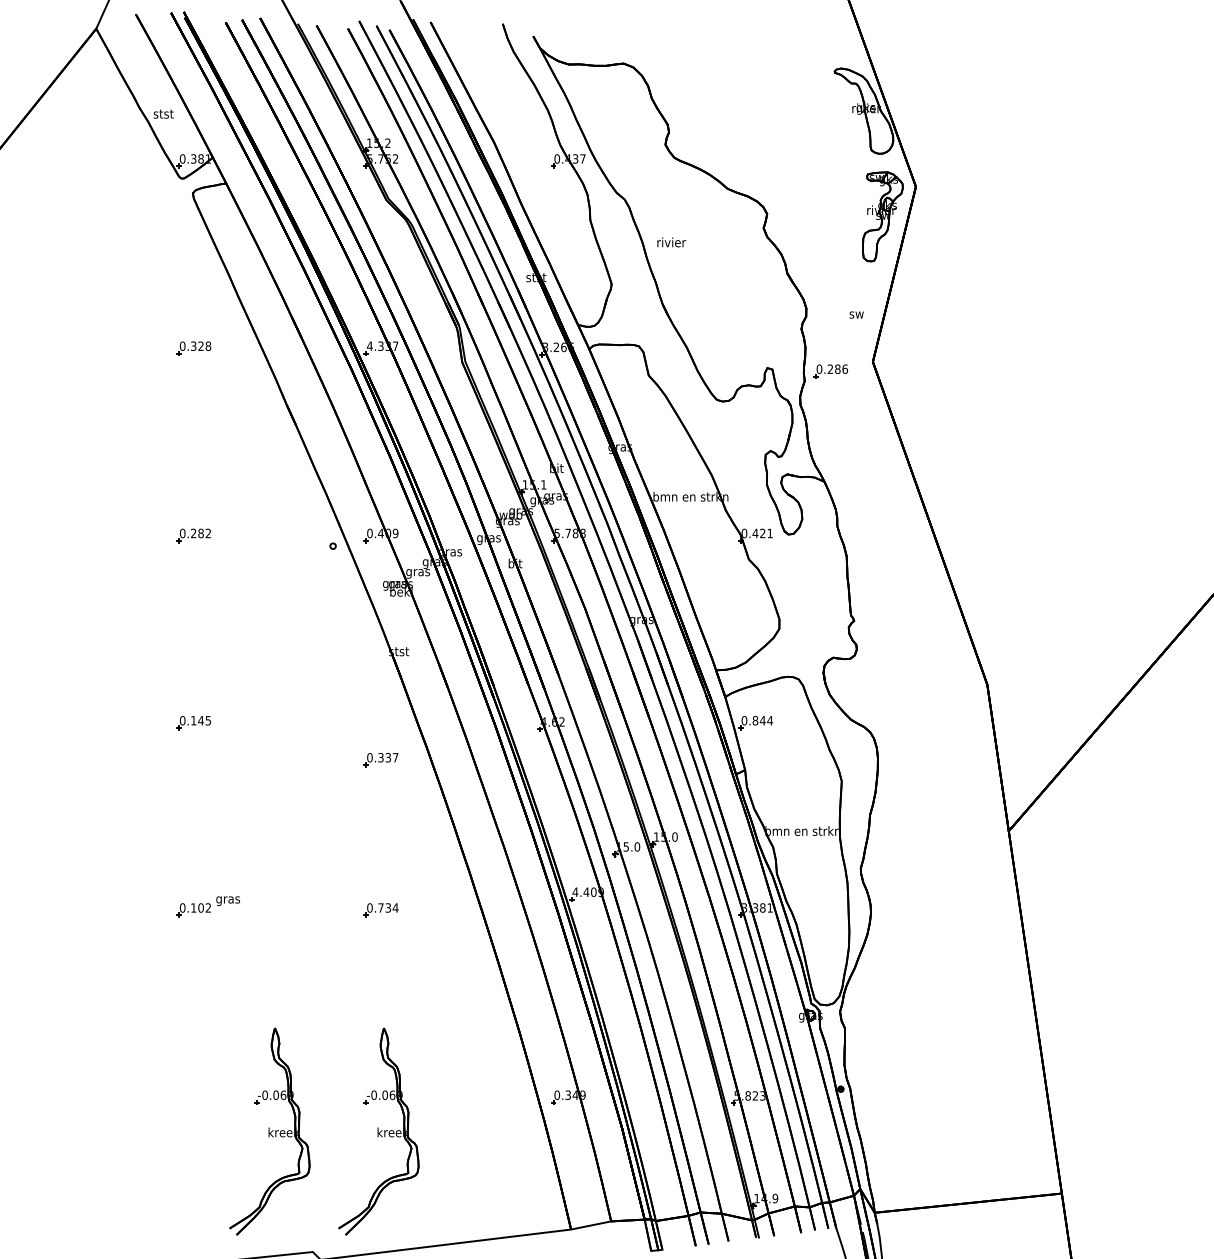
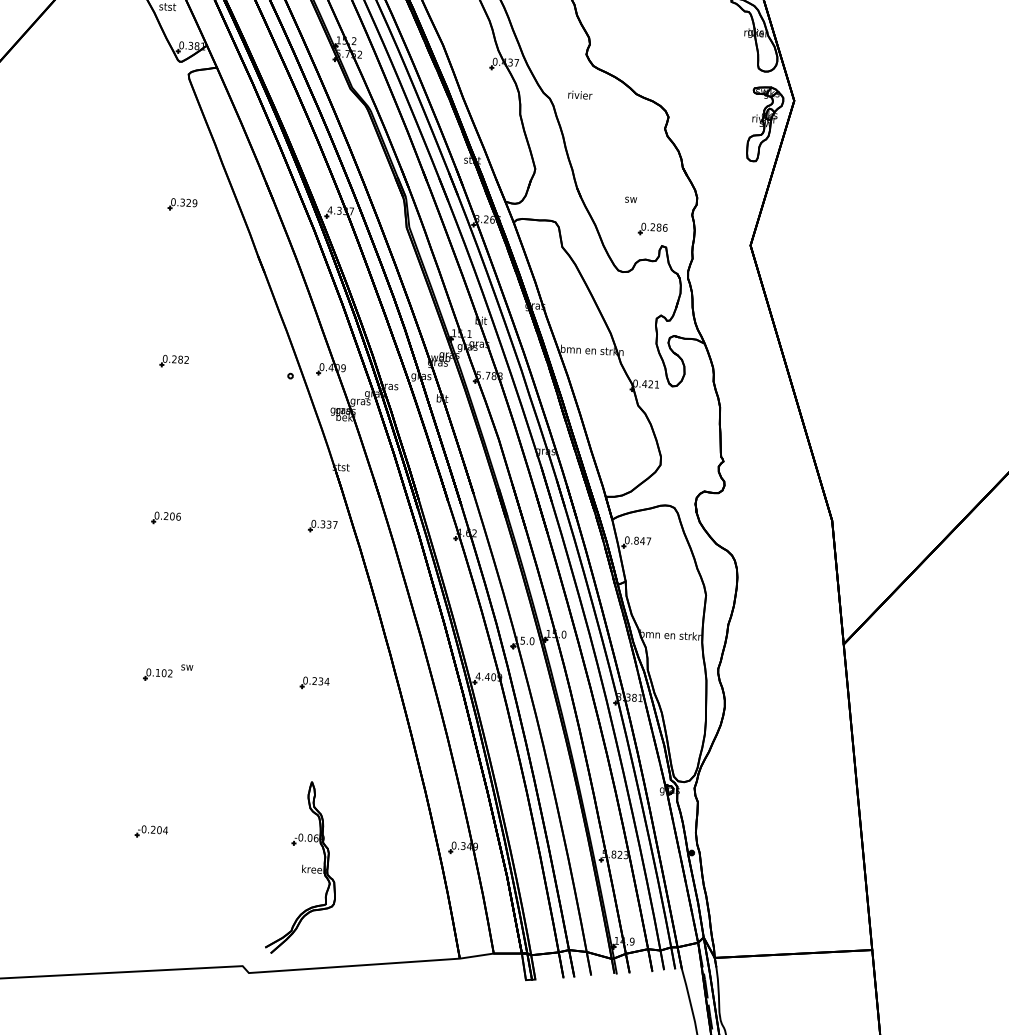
text: (671, 242) -> (580, 95), moved
text: (856, 314) -> (630, 199), moved
text: (208, 345) -> (195, 202), 0.328 -> 0.329
part: (830, 371) -> (652, 229), moved
text: (201, 720) -> (172, 516), 0.145 -> 0.206
text: (770, 720) -> (649, 541), 0.844 -> 0.847
part: (380, 760) -> (322, 526), moved
text: (228, 901) -> (187, 668), gras -> sw
text: (380, 907) -> (314, 680), 0.734 -> 0.234
part: (195, 1097) -> (151, 831), added
part: (269, 1131) -> (211, 863), removed

